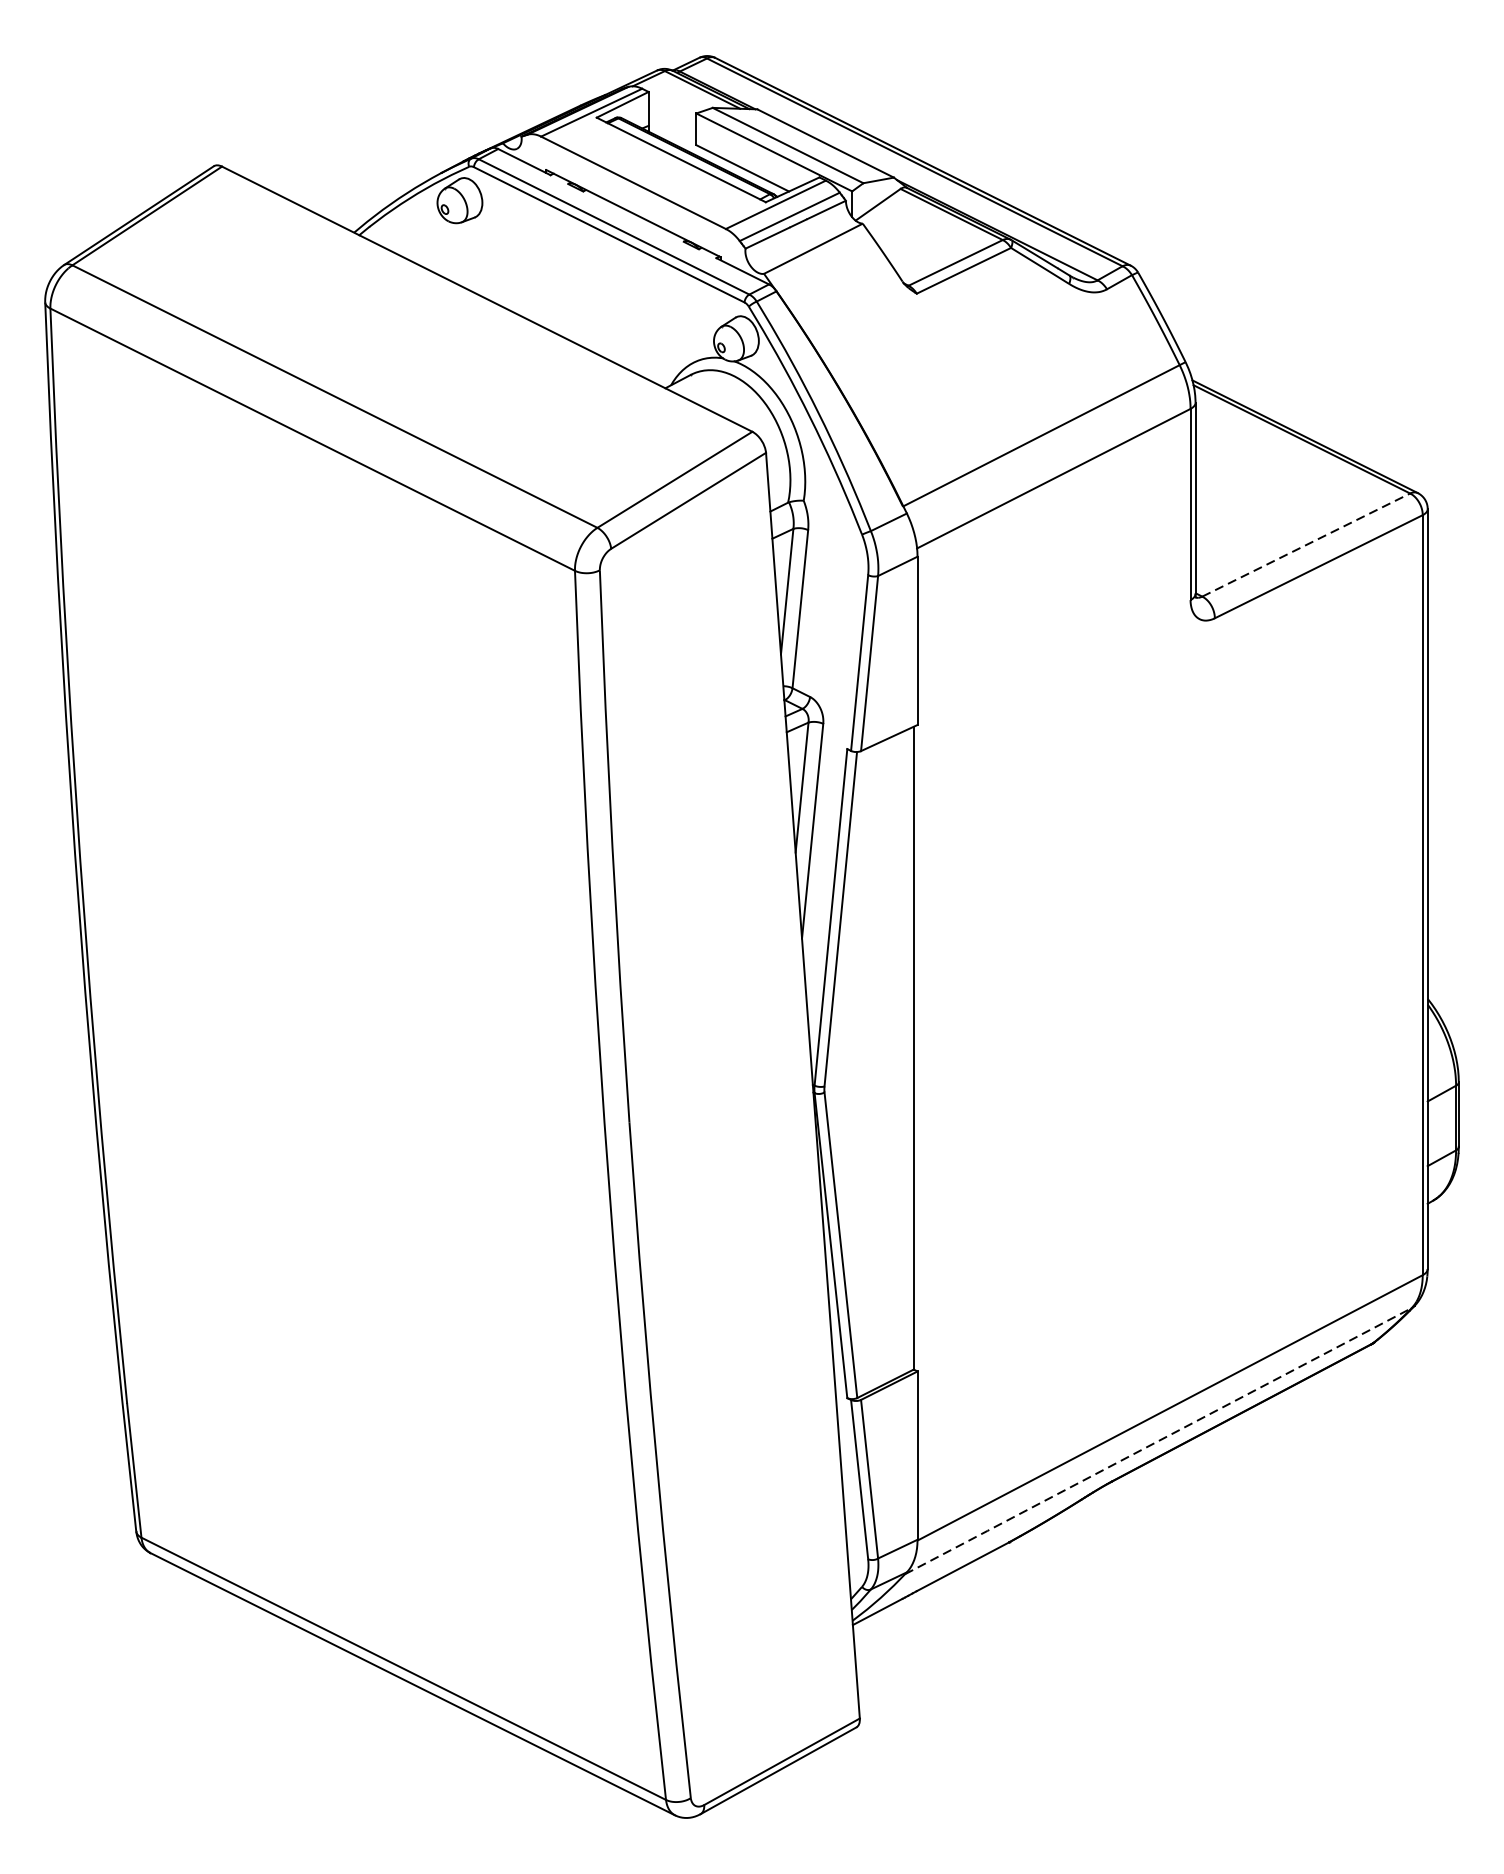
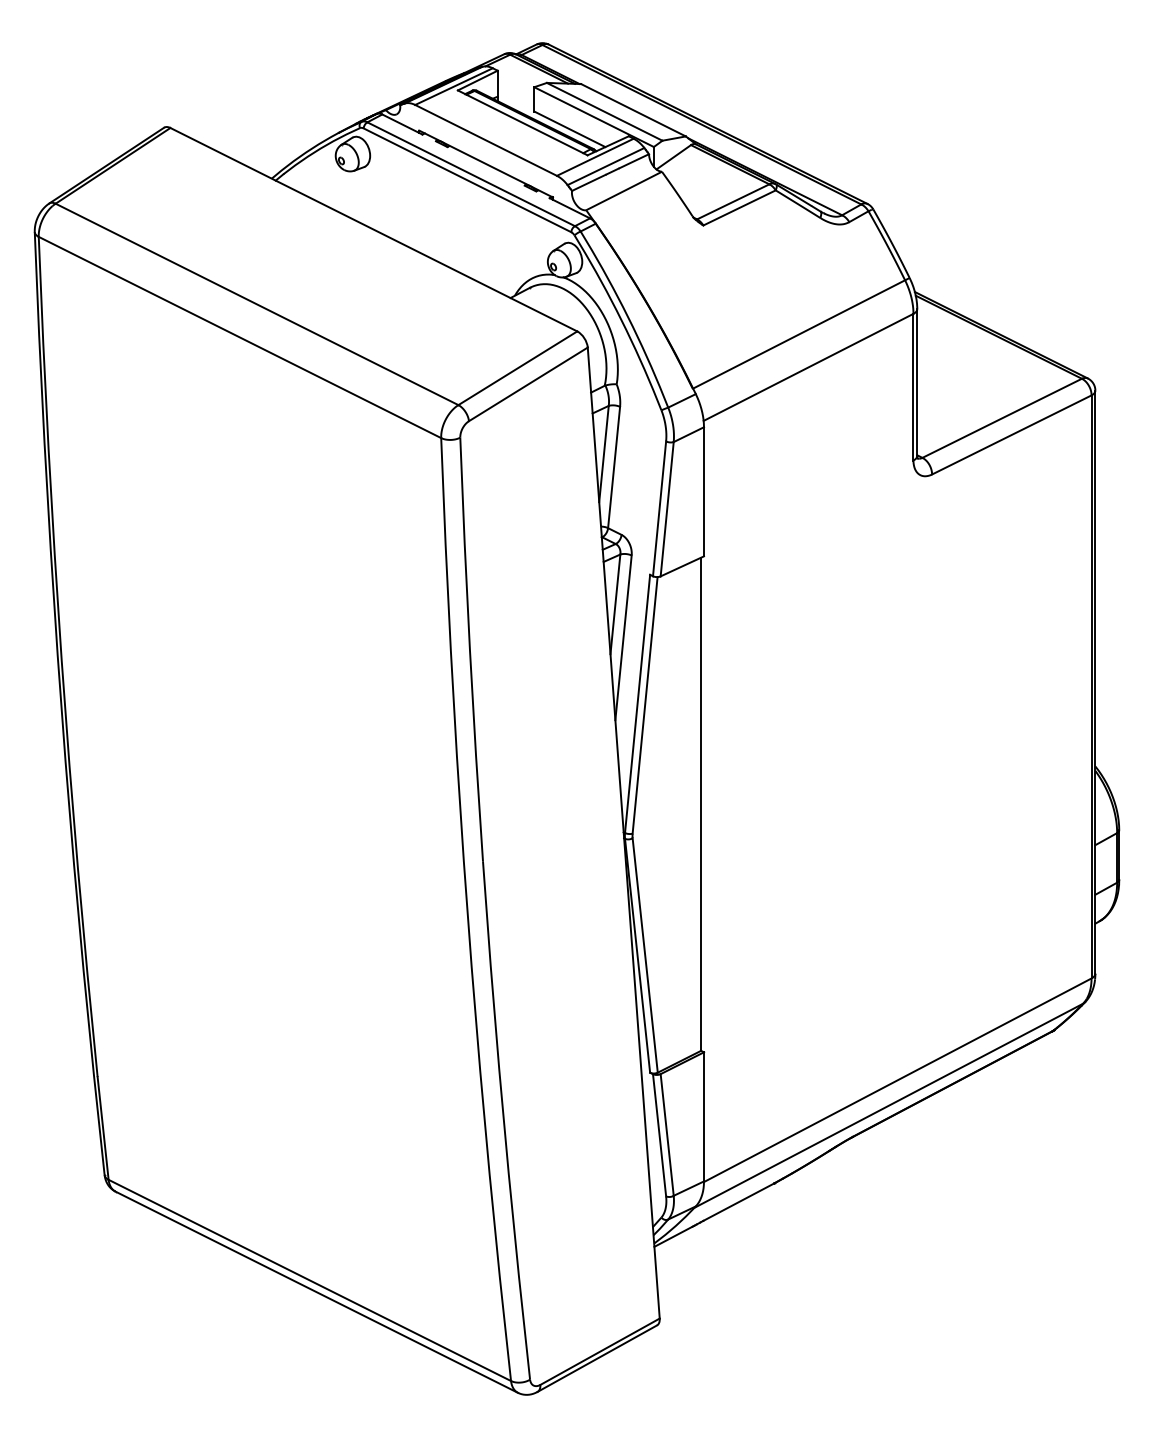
line: (1306, 545) -> (1002, 418), dashed -> solid
line: (1158, 1440) -> (888, 1105), dashed -> solid

